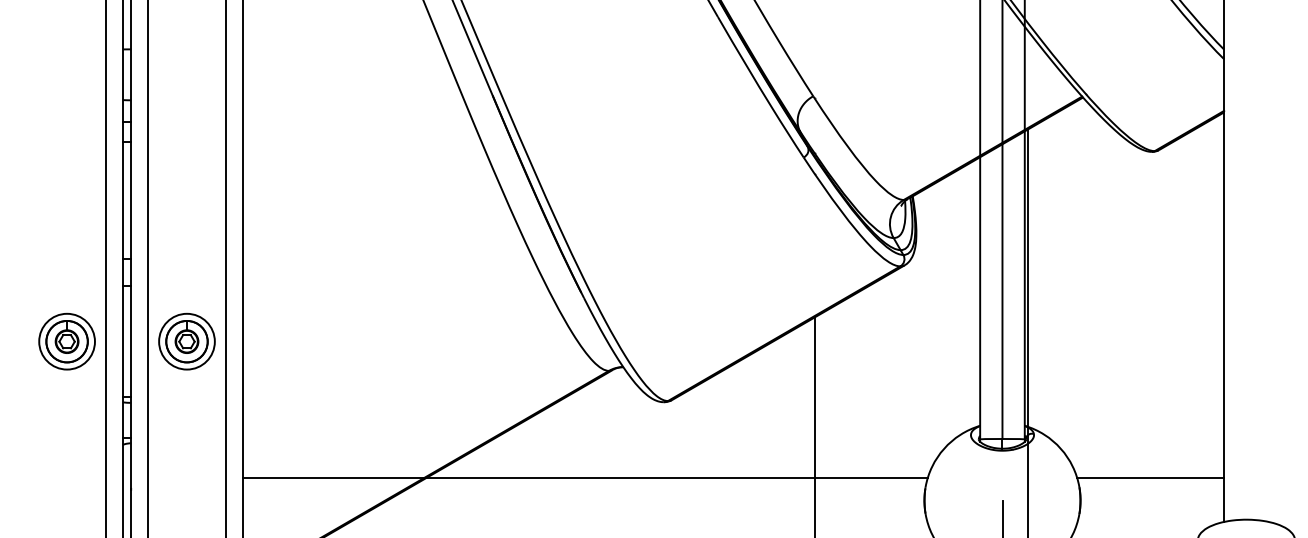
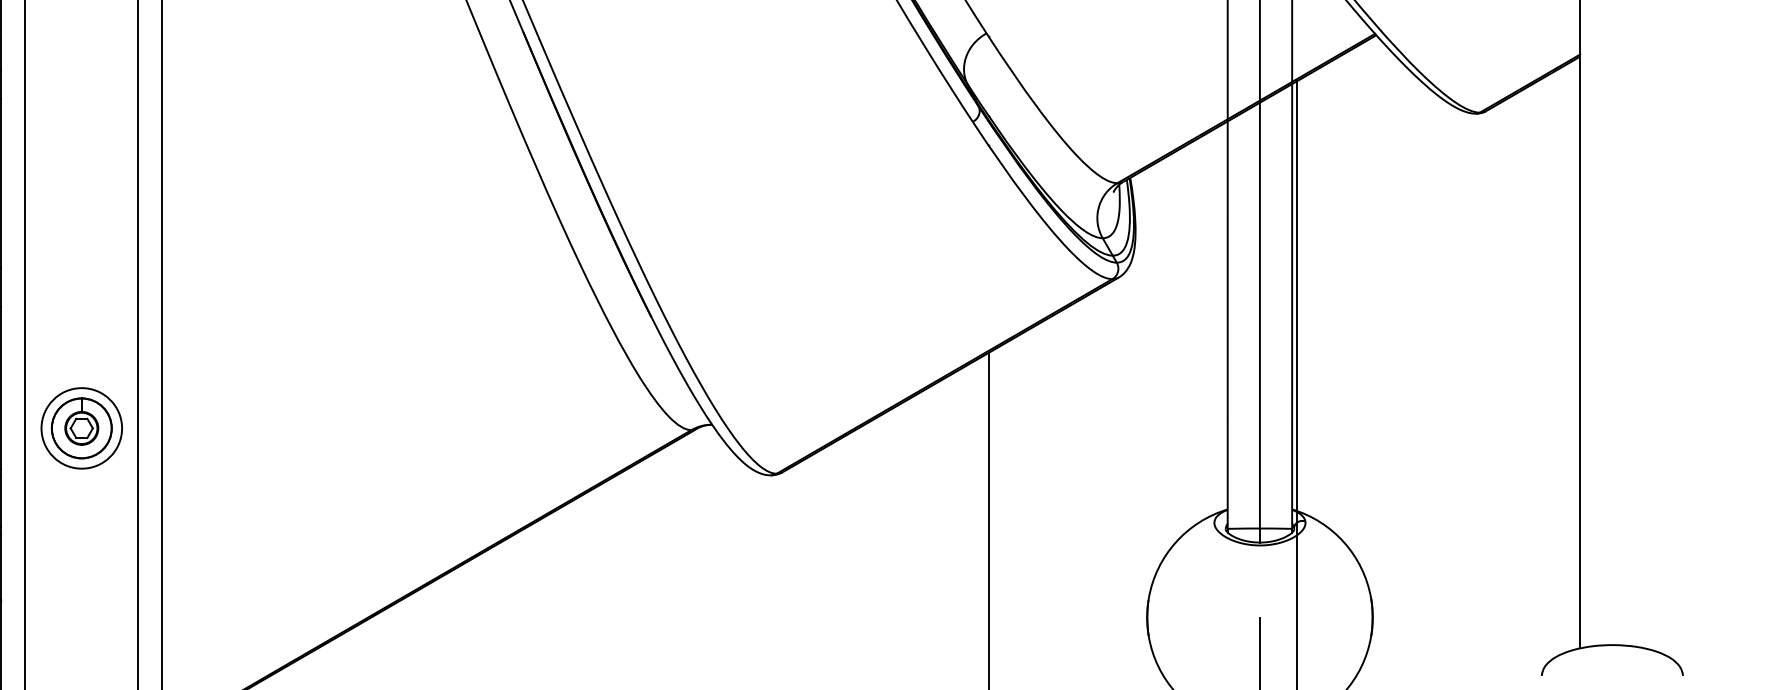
part: (186, 341) -> (81, 428), moved
line: (584, 478) -> (656, 585), removed
line: (1150, 478) -> (1473, 585), removed

